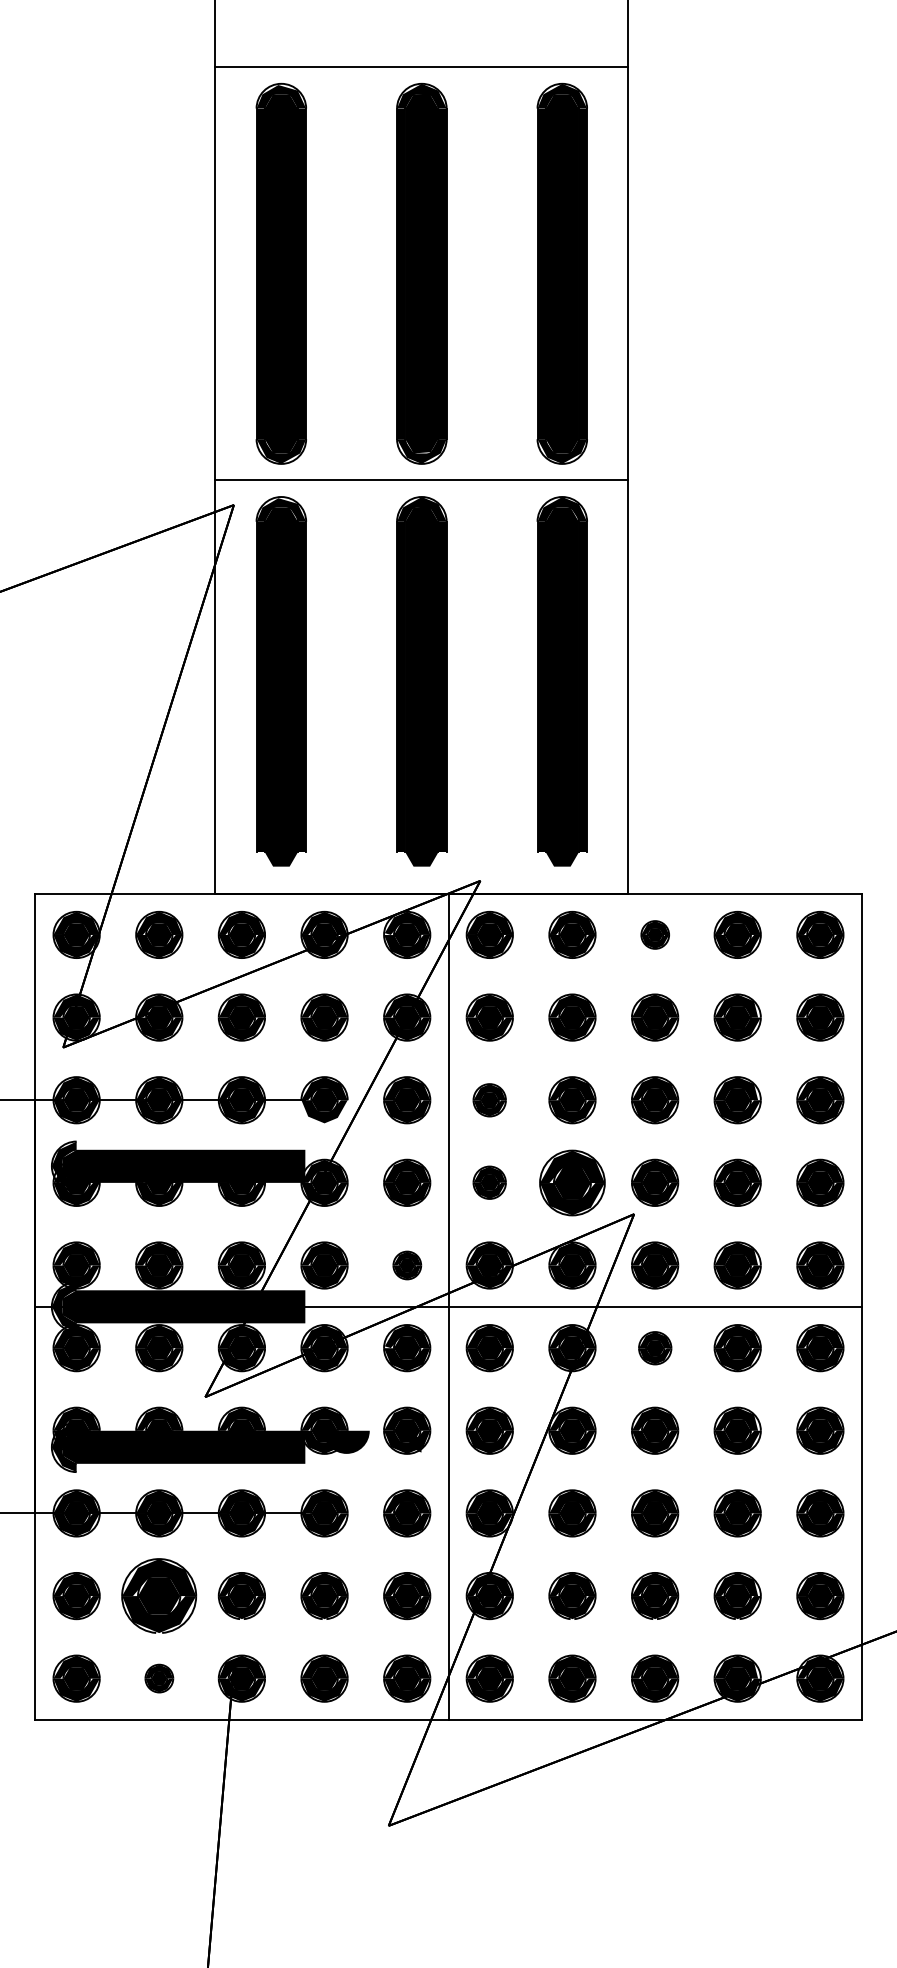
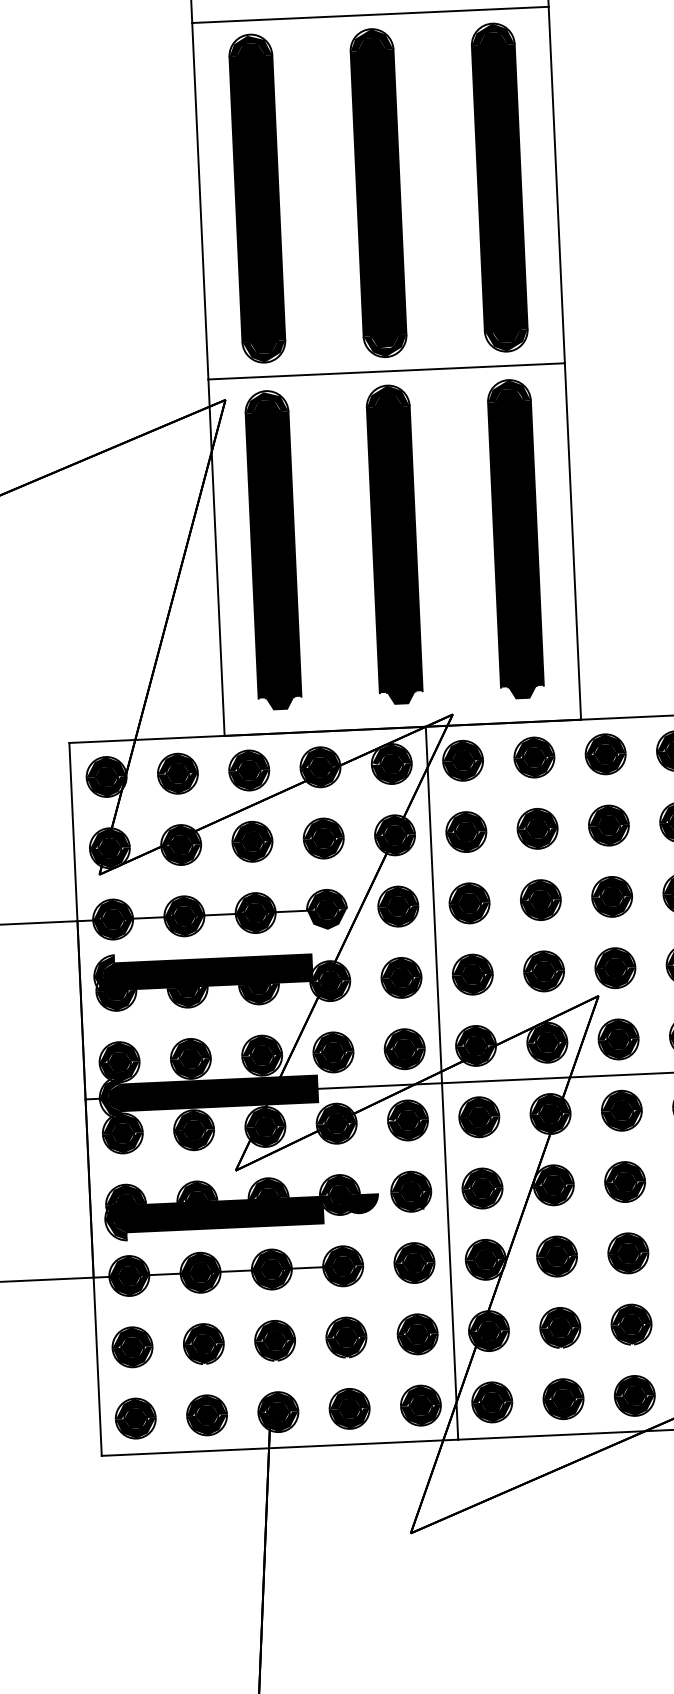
part: (655, 934) -> (606, 753), size x1.67
part: (489, 1100) -> (469, 903), size x1.43
part: (489, 1182) -> (472, 974), size x1.43
part: (572, 1182) -> (544, 971), size x0.71
part: (407, 1265) -> (405, 1049), size x1.67
part: (655, 1348) -> (622, 1111), size x1.43
part: (159, 1595) -> (204, 1343), size x0.62
part: (159, 1678) -> (207, 1415), size x1.67

